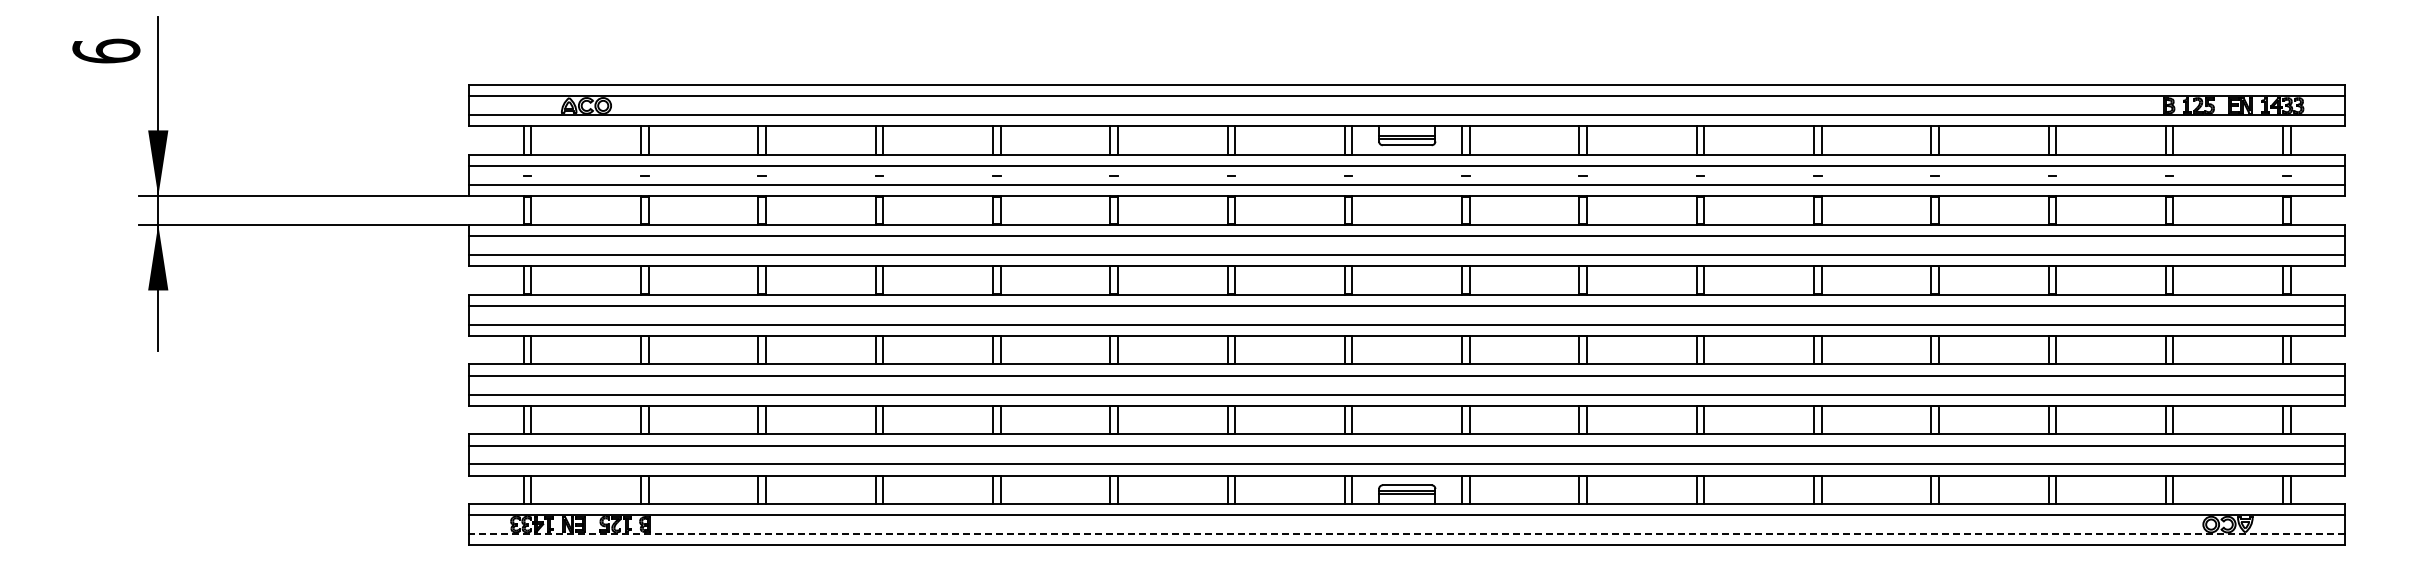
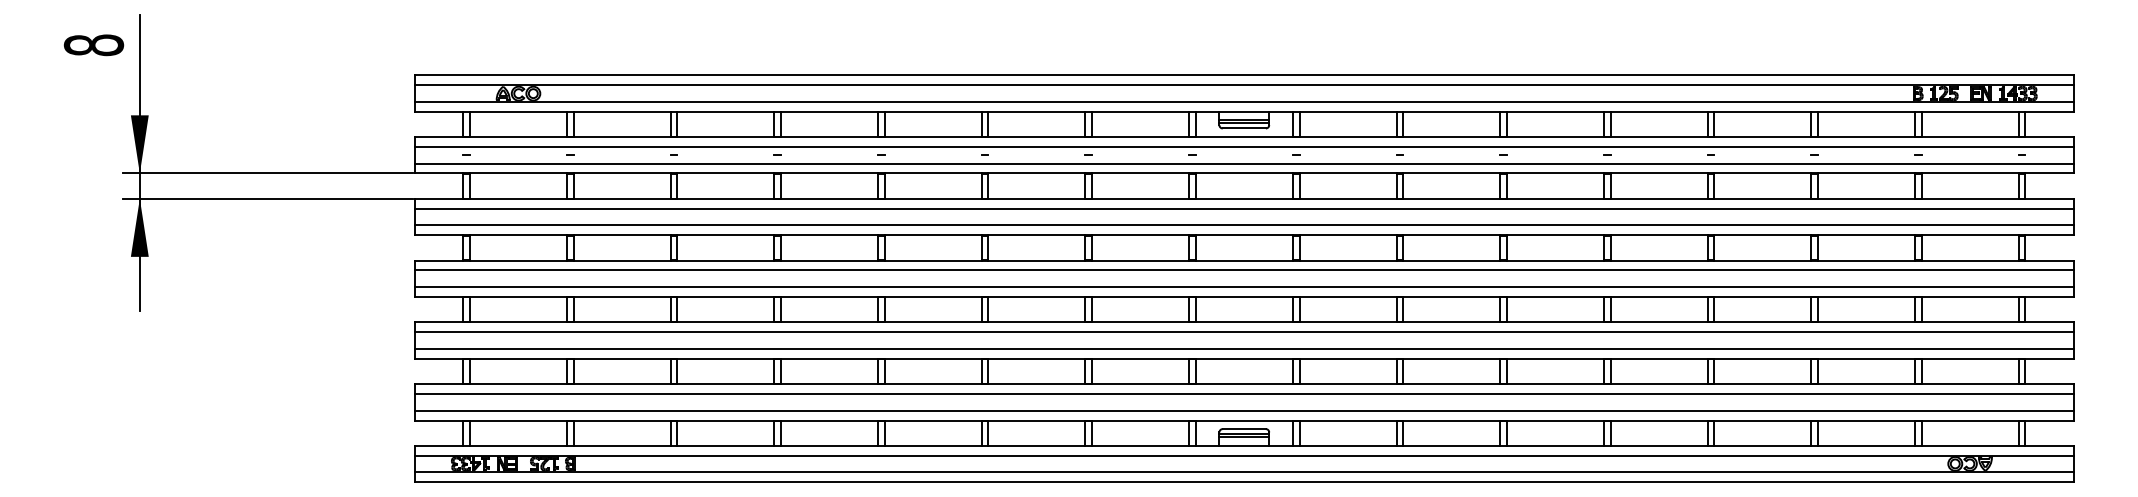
text: (106, 50) -> (94, 44), 6 -> 8
line: (1406, 534) -> (1243, 472), dashed -> solid

